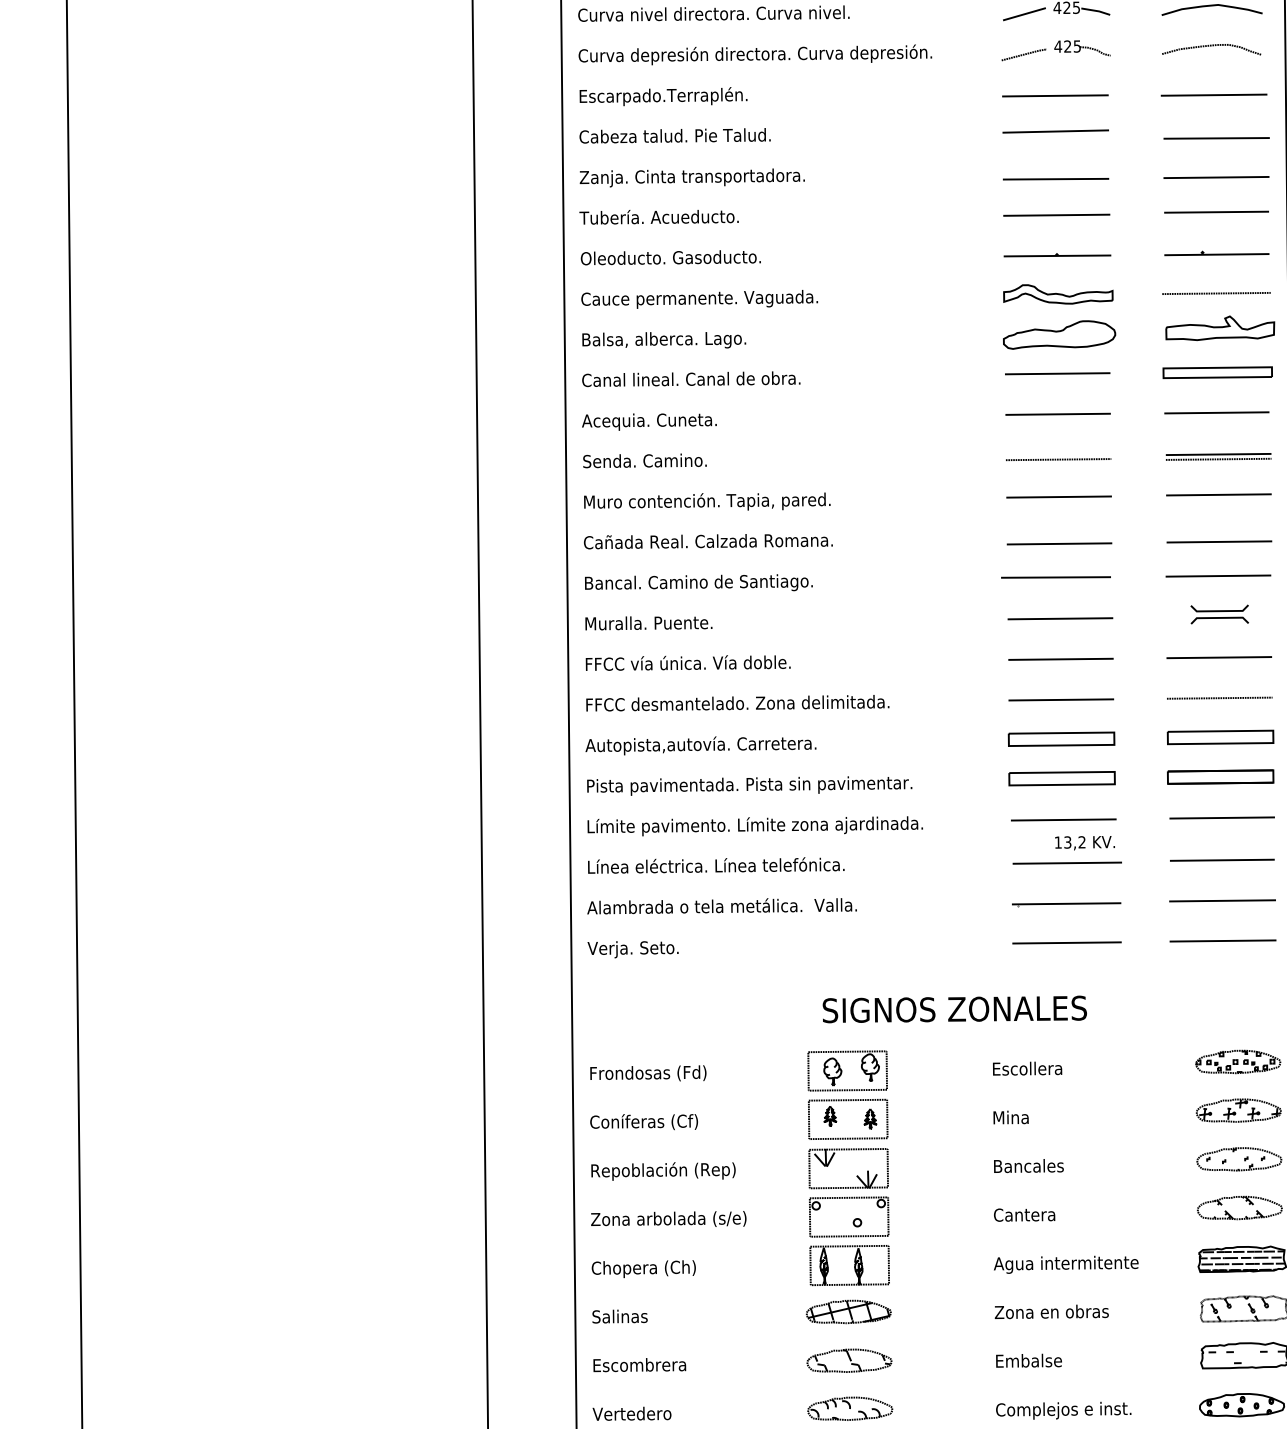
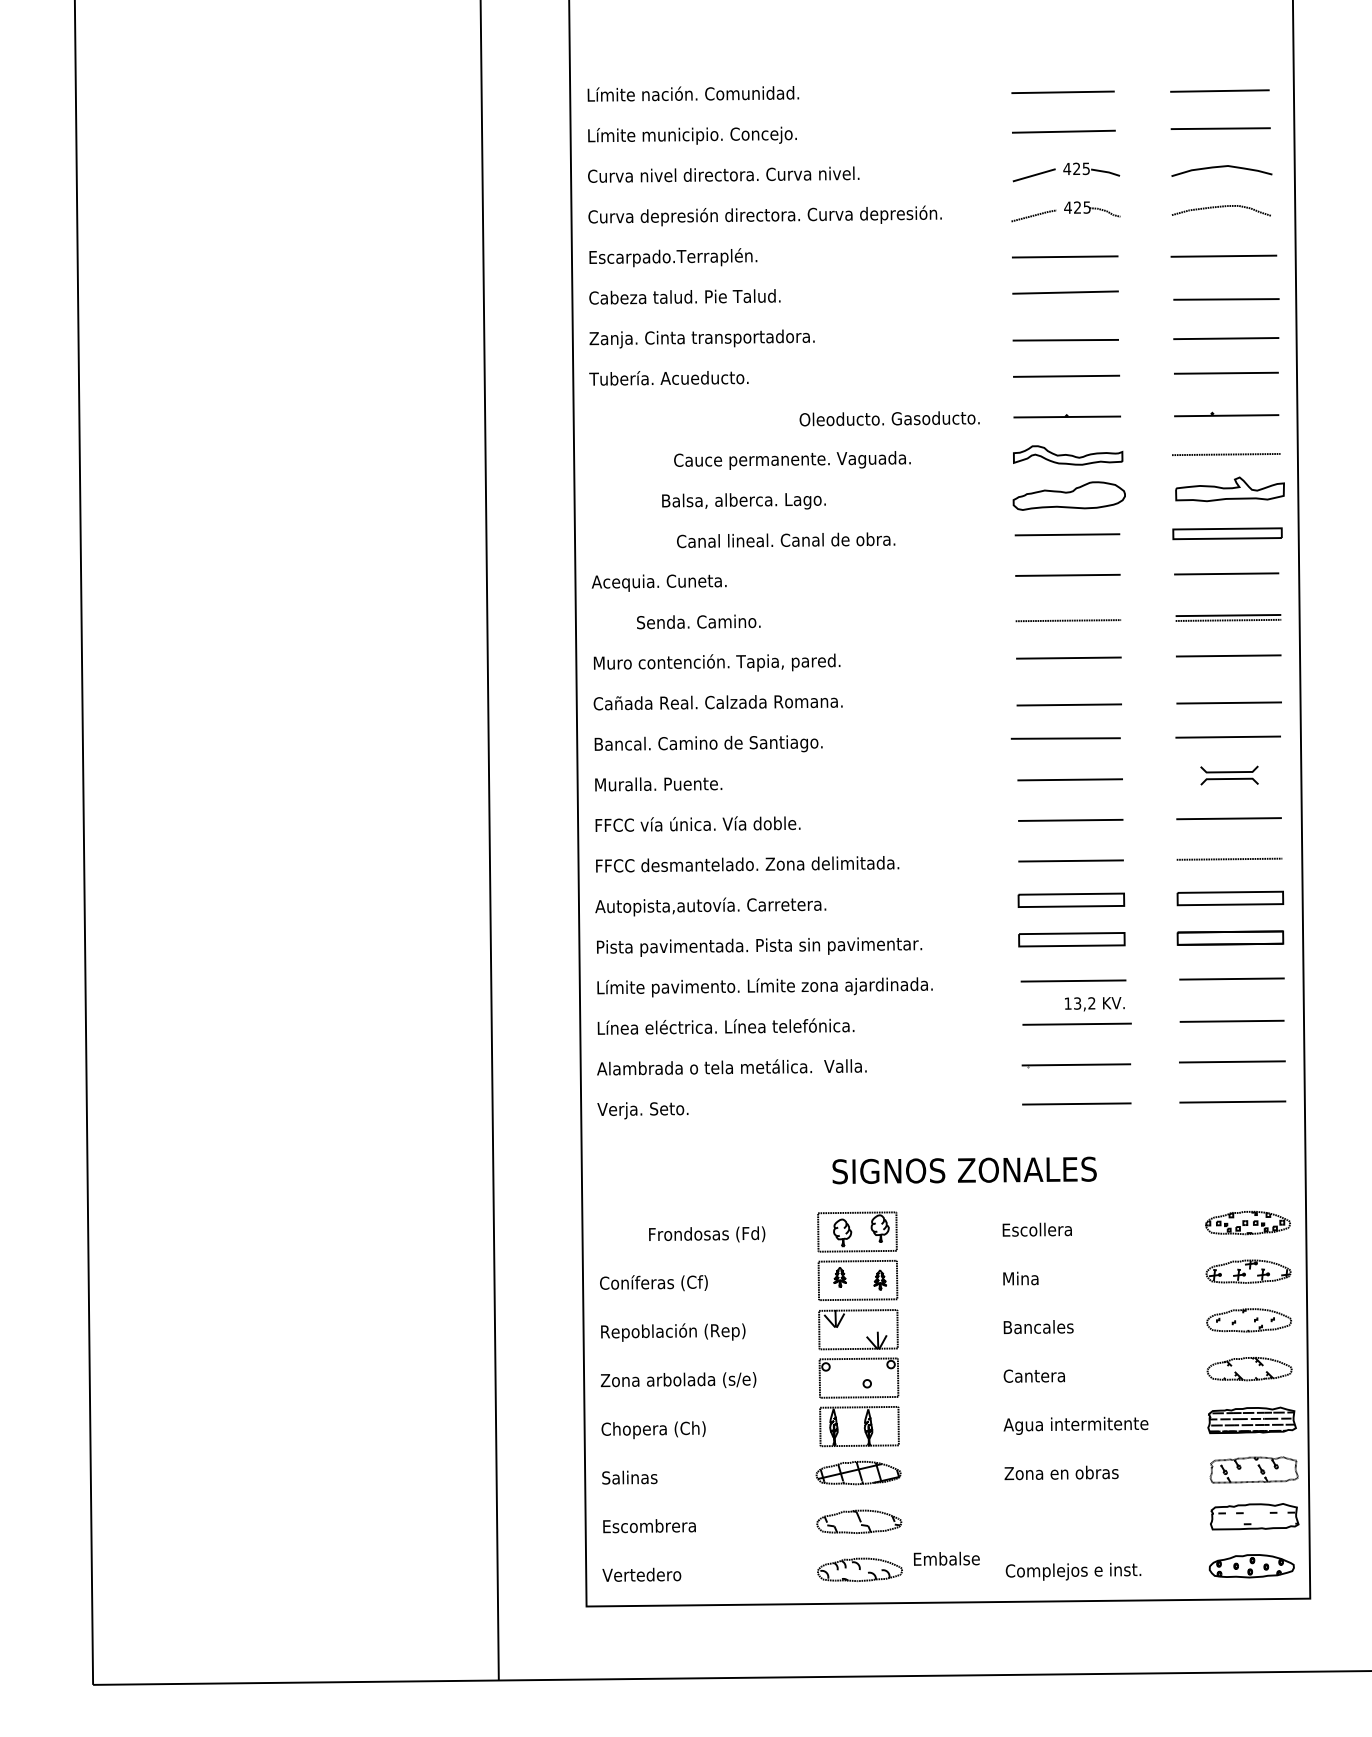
text: (670, 257) -> (889, 418), moved
text: (699, 299) -> (792, 460), moved
text: (663, 340) -> (743, 501), moved
text: (691, 379) -> (786, 540), moved
text: (644, 460) -> (698, 621), moved
text: (648, 1073) -> (707, 1234), moved
text: (1028, 1360) -> (946, 1558), moved

